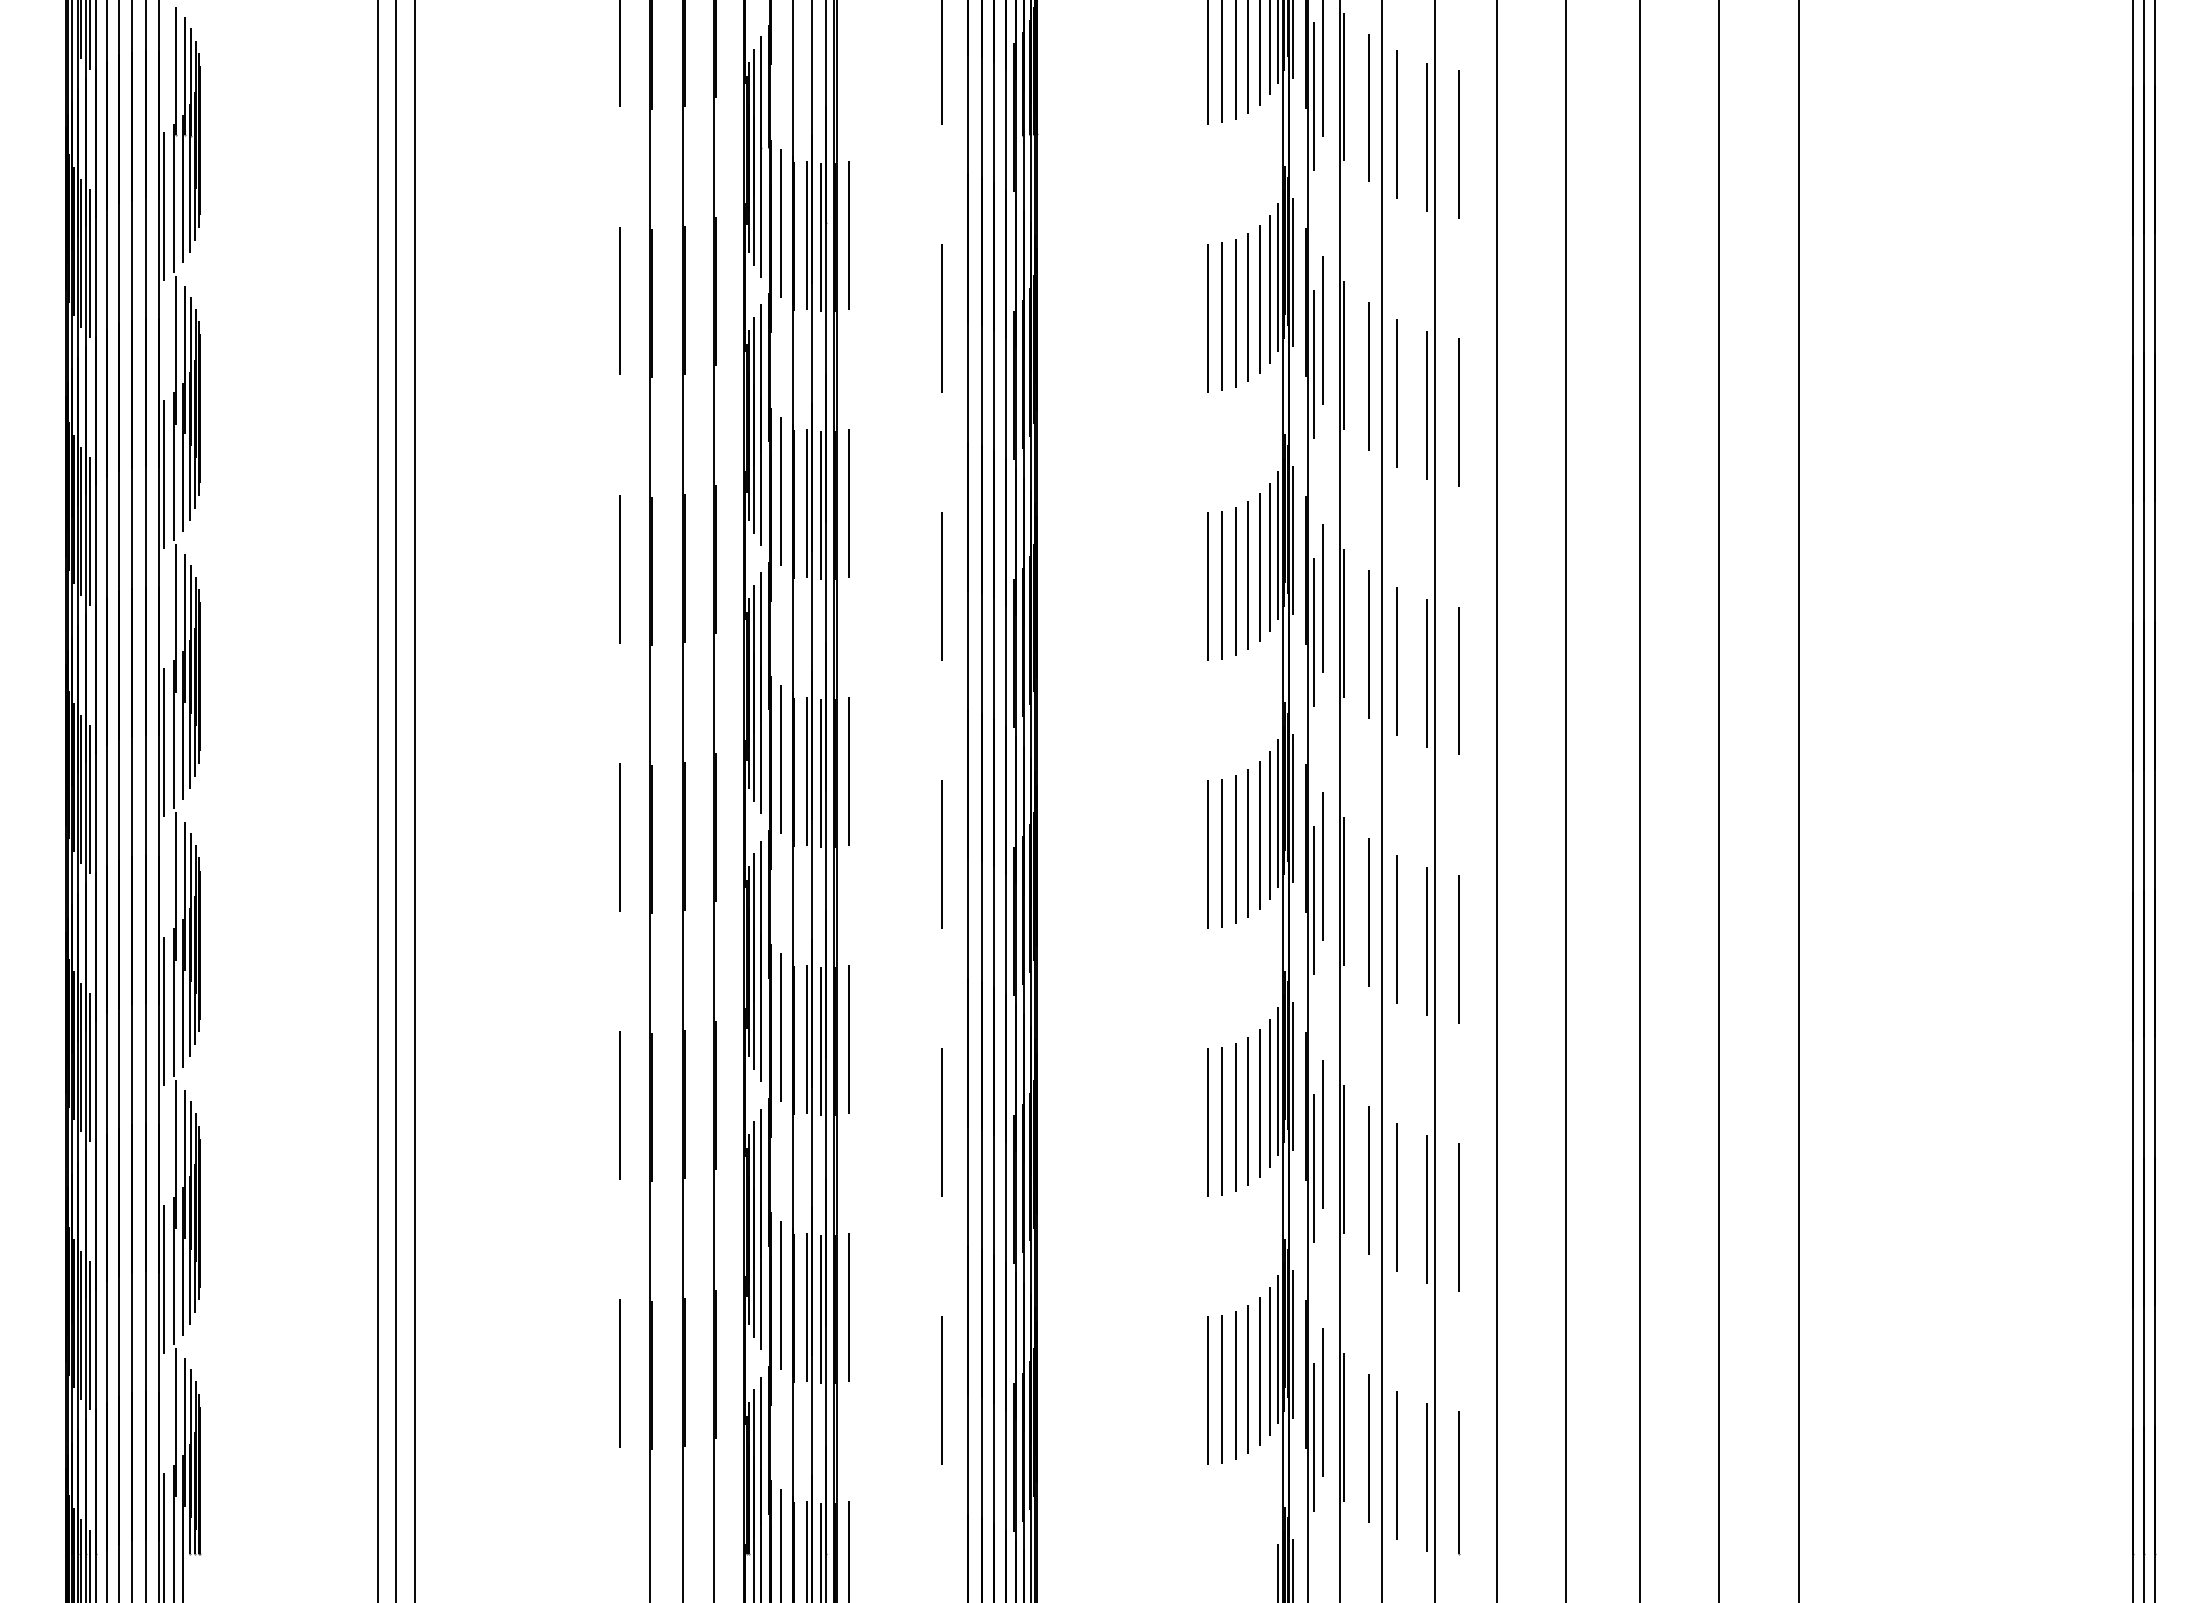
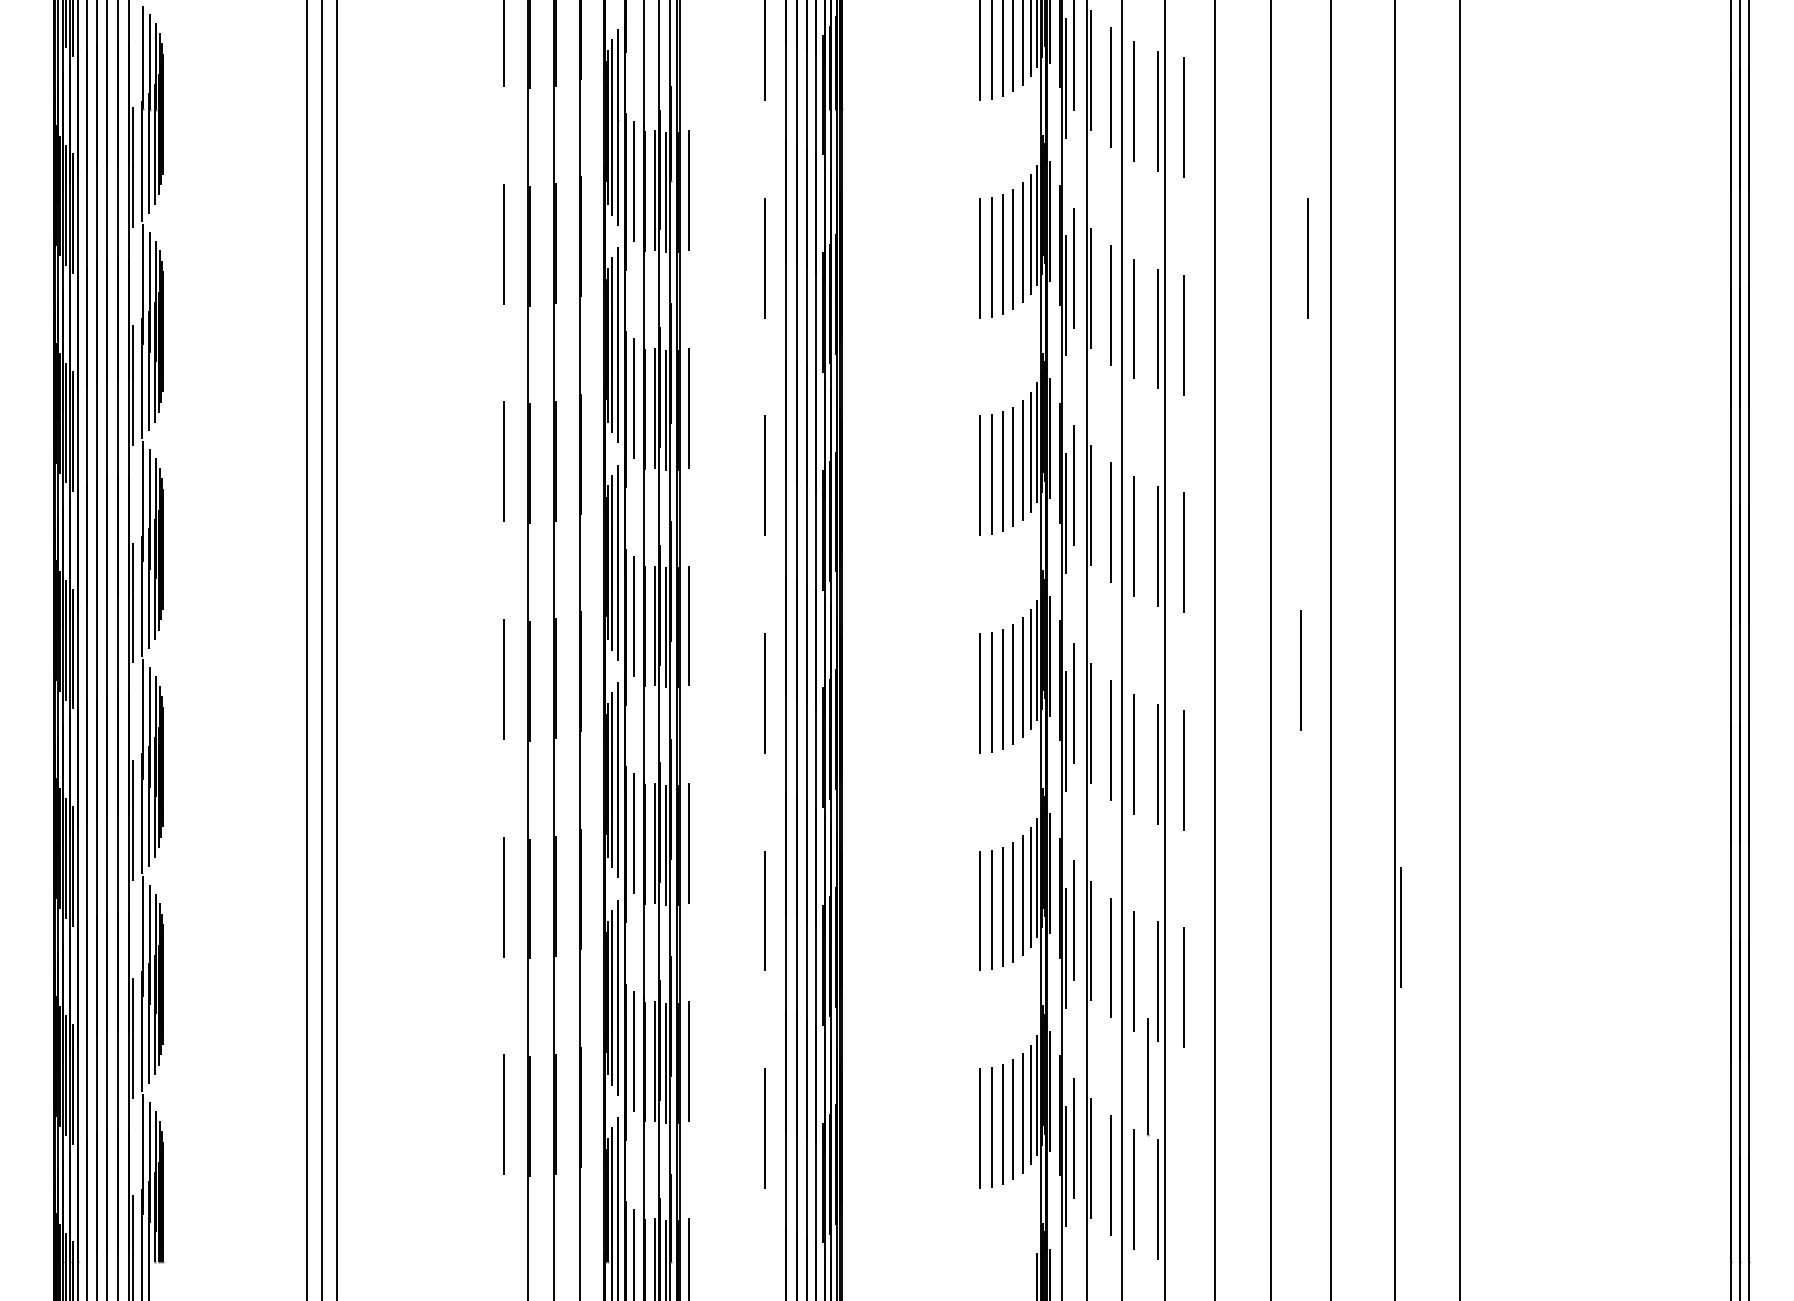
line: (1611, 318) -> (1308, 258), added
line: (1602, 826) -> (1300, 670), added
line: (1725, 1142) -> (1400, 927), added
line: (1459, 1483) -> (1148, 1077), moved

